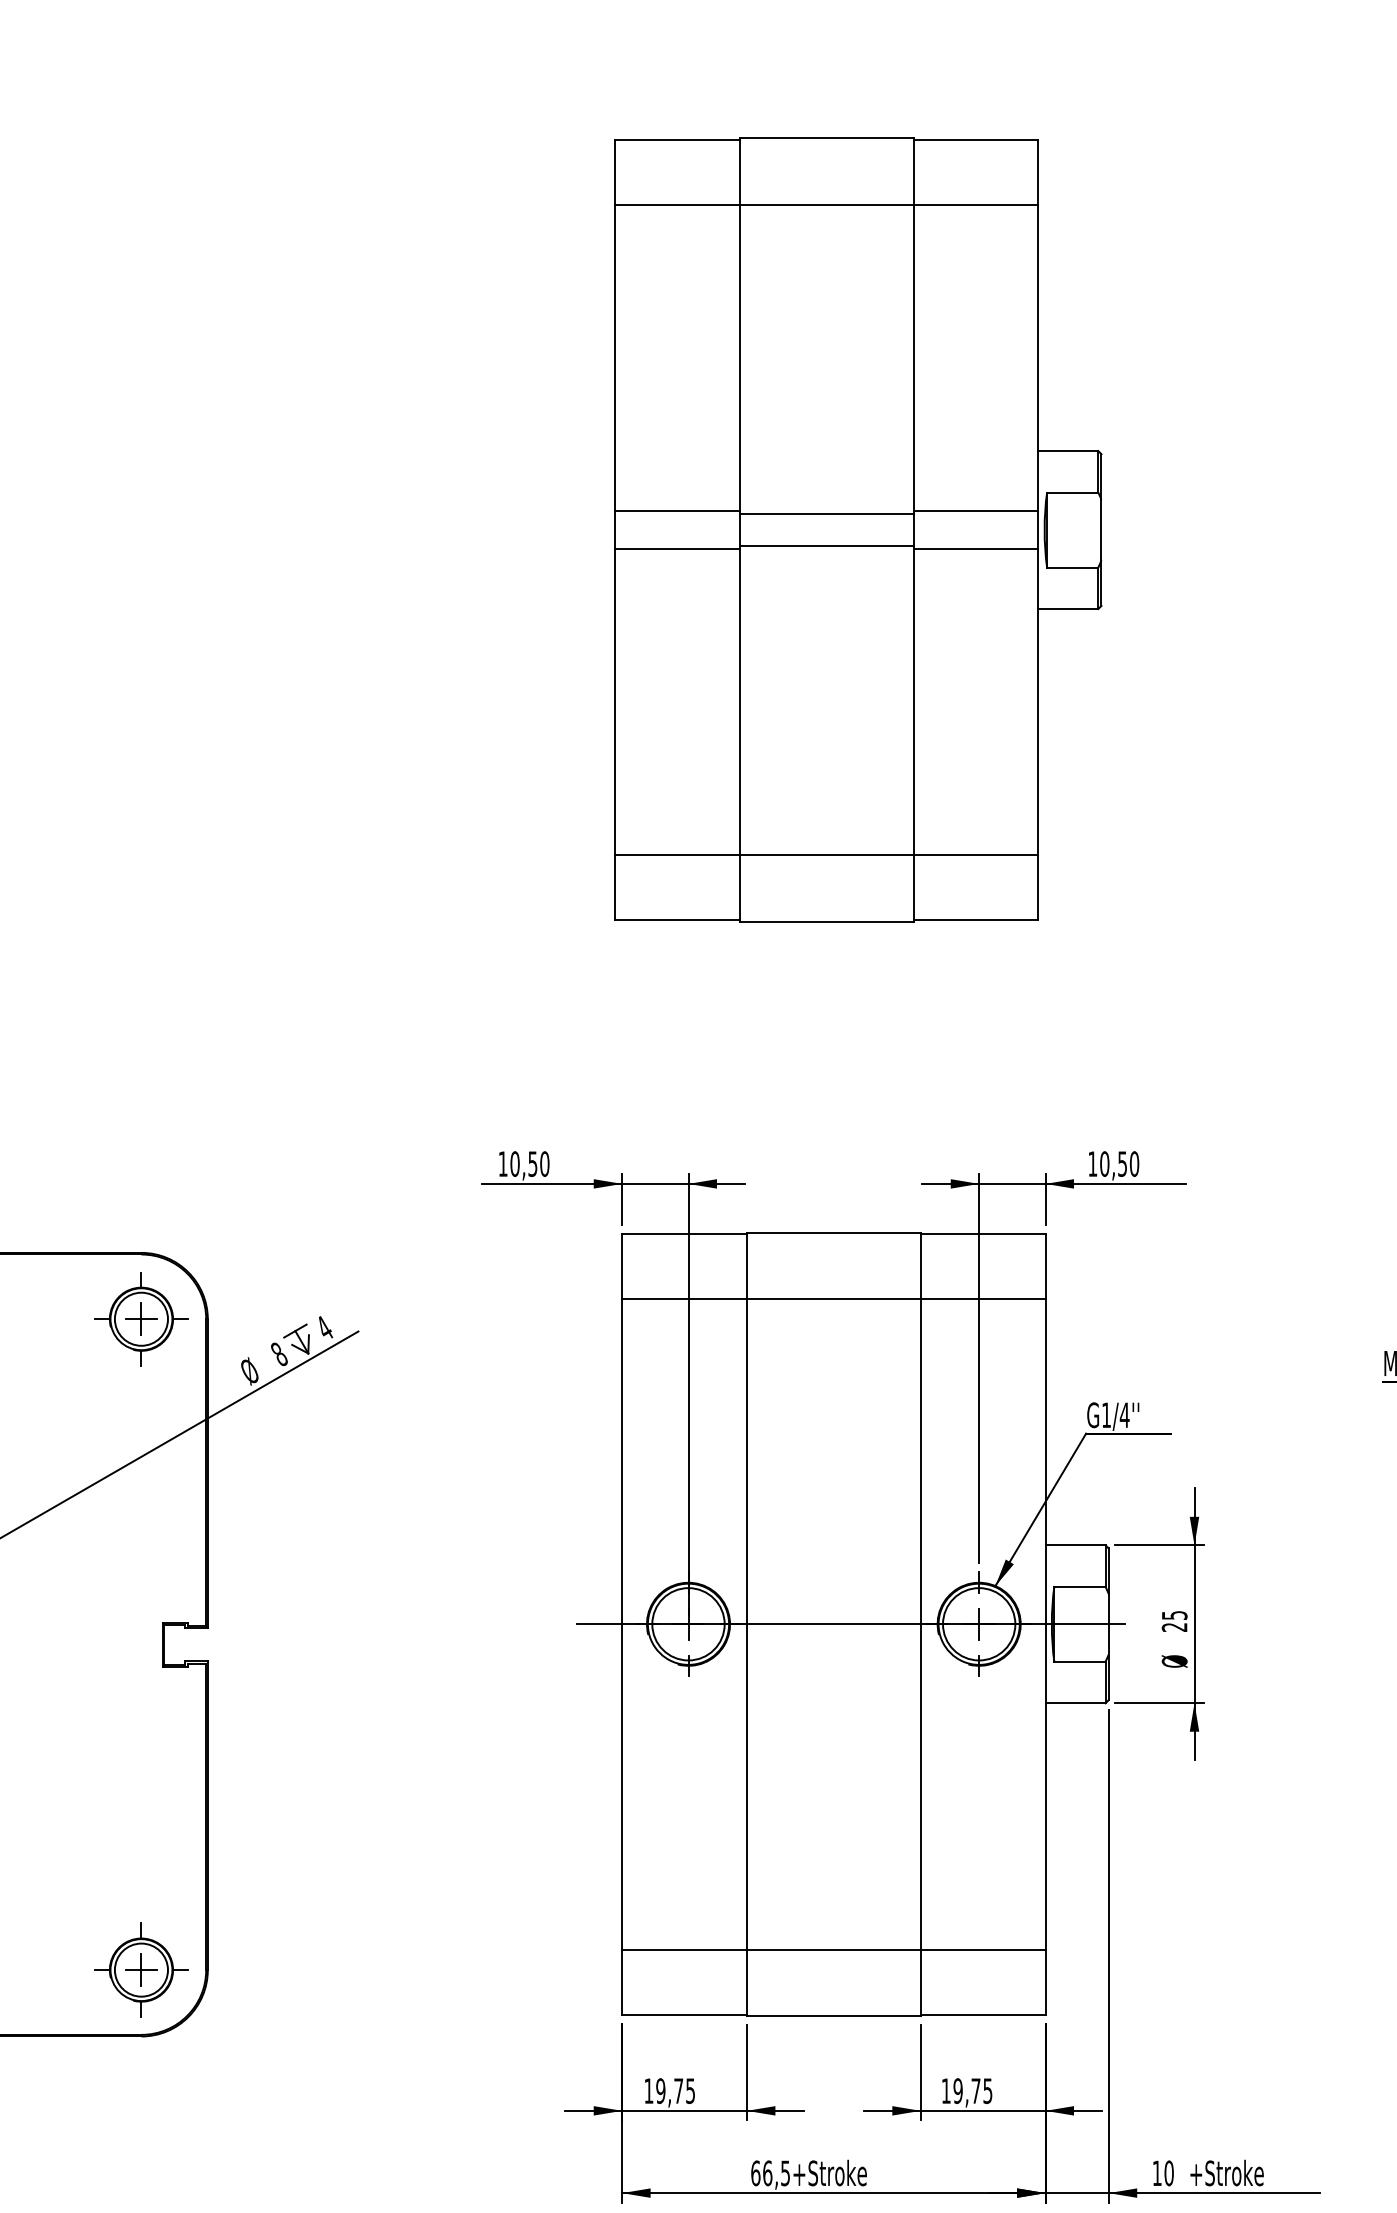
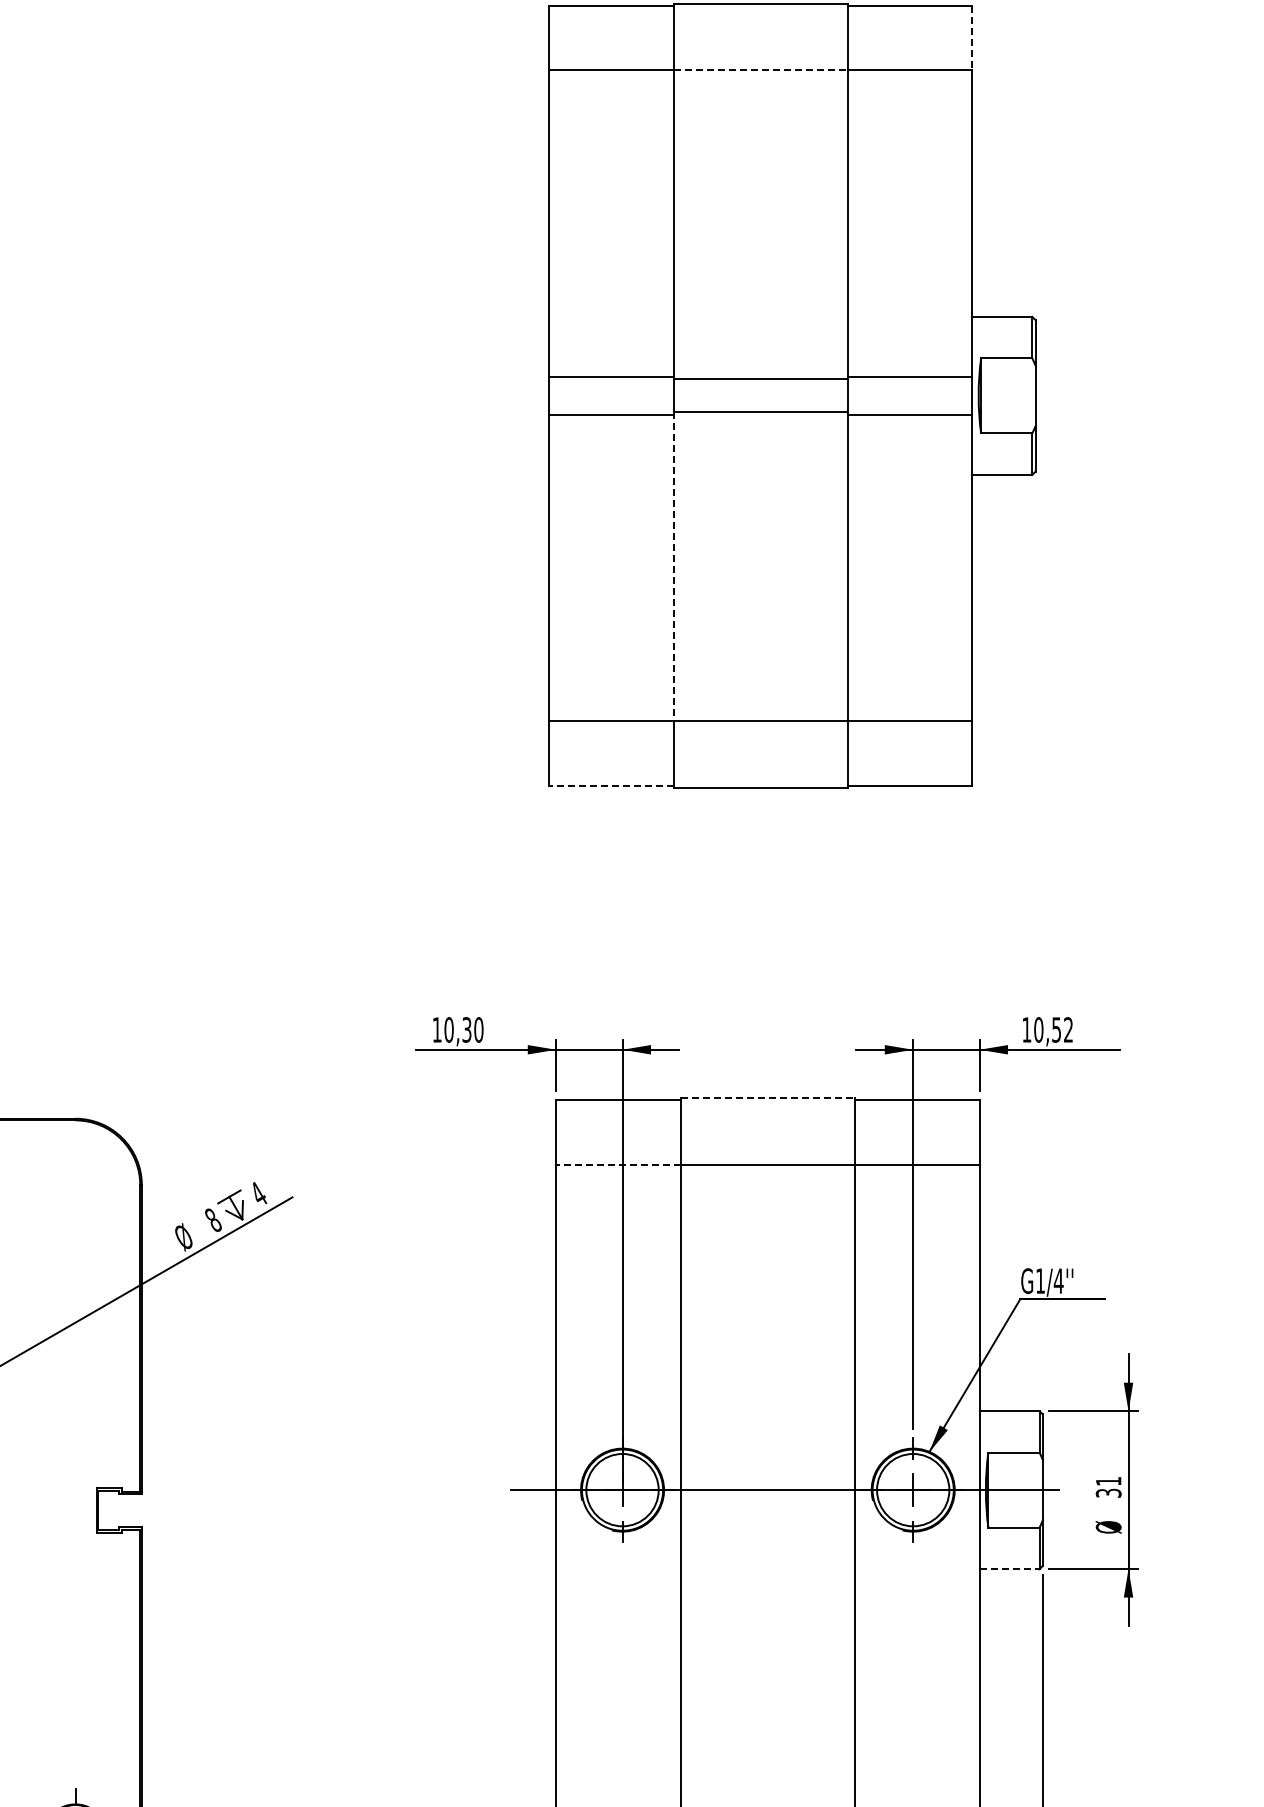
line: (1038, 172) -> (972, 38), solid -> dashed
line: (826, 204) -> (760, 70), solid -> dashed
line: (739, 701) -> (673, 567), solid -> dashed
line: (676, 920) -> (610, 786), solid -> dashed
text: (532, 1163) -> (466, 1029), 10,50 -> 10,30
text: (1134, 1163) -> (1068, 1029), 10,50 -> 10,52
line: (833, 1232) -> (767, 1098), solid -> dashed
line: (684, 1298) -> (618, 1164), solid -> dashed
part: (141, 1319) -> (75, 1185), removed
text: (1174, 1621) -> (1108, 1487), 25 -> 31
line: (1076, 1703) -> (1010, 1569), solid -> dashed

